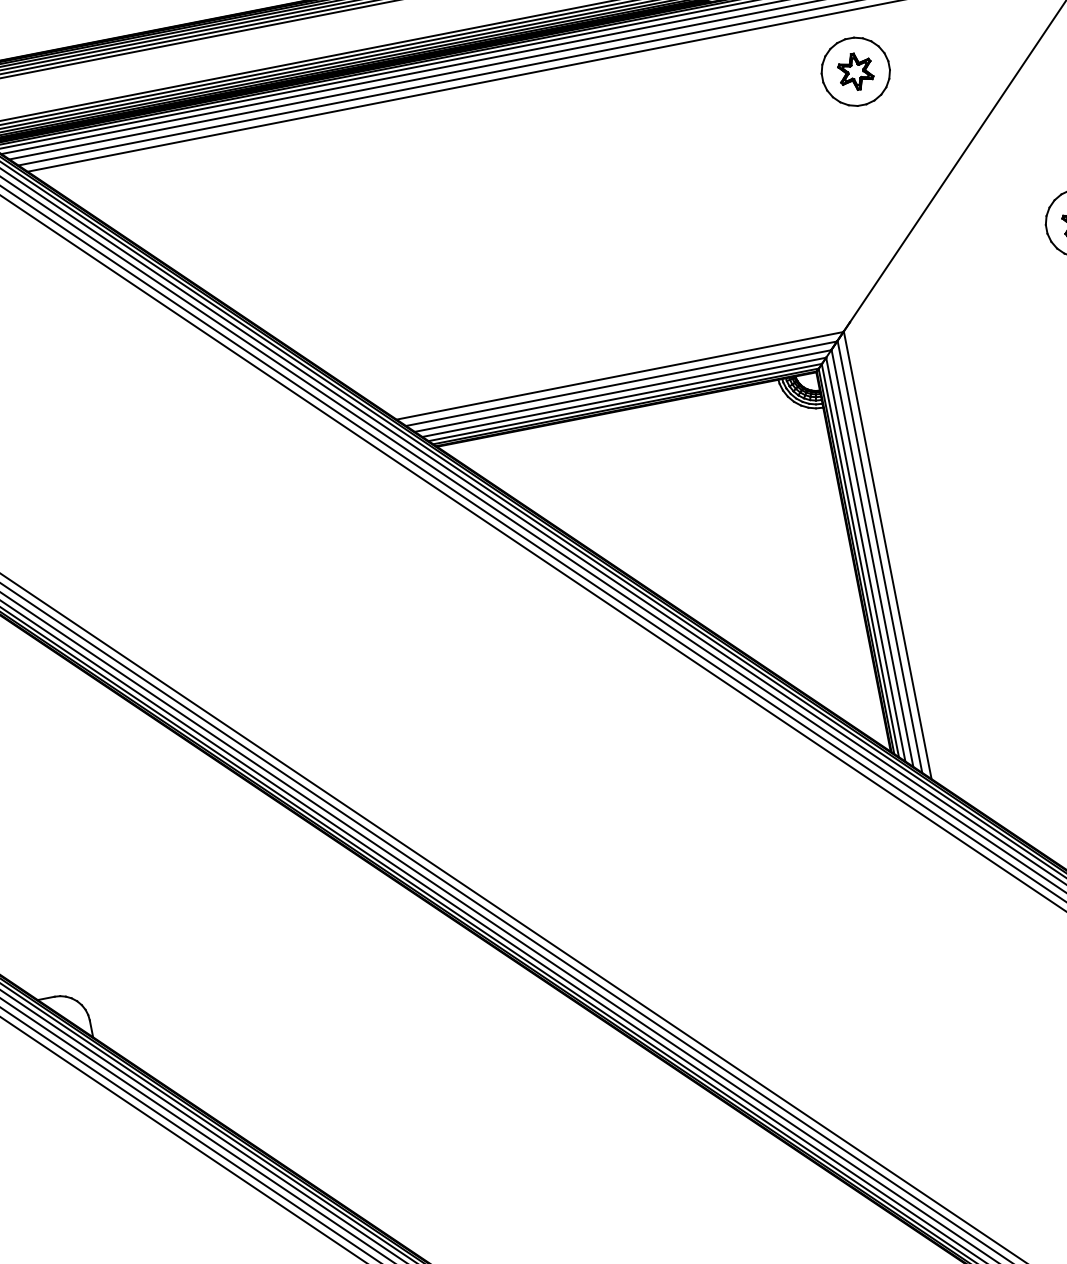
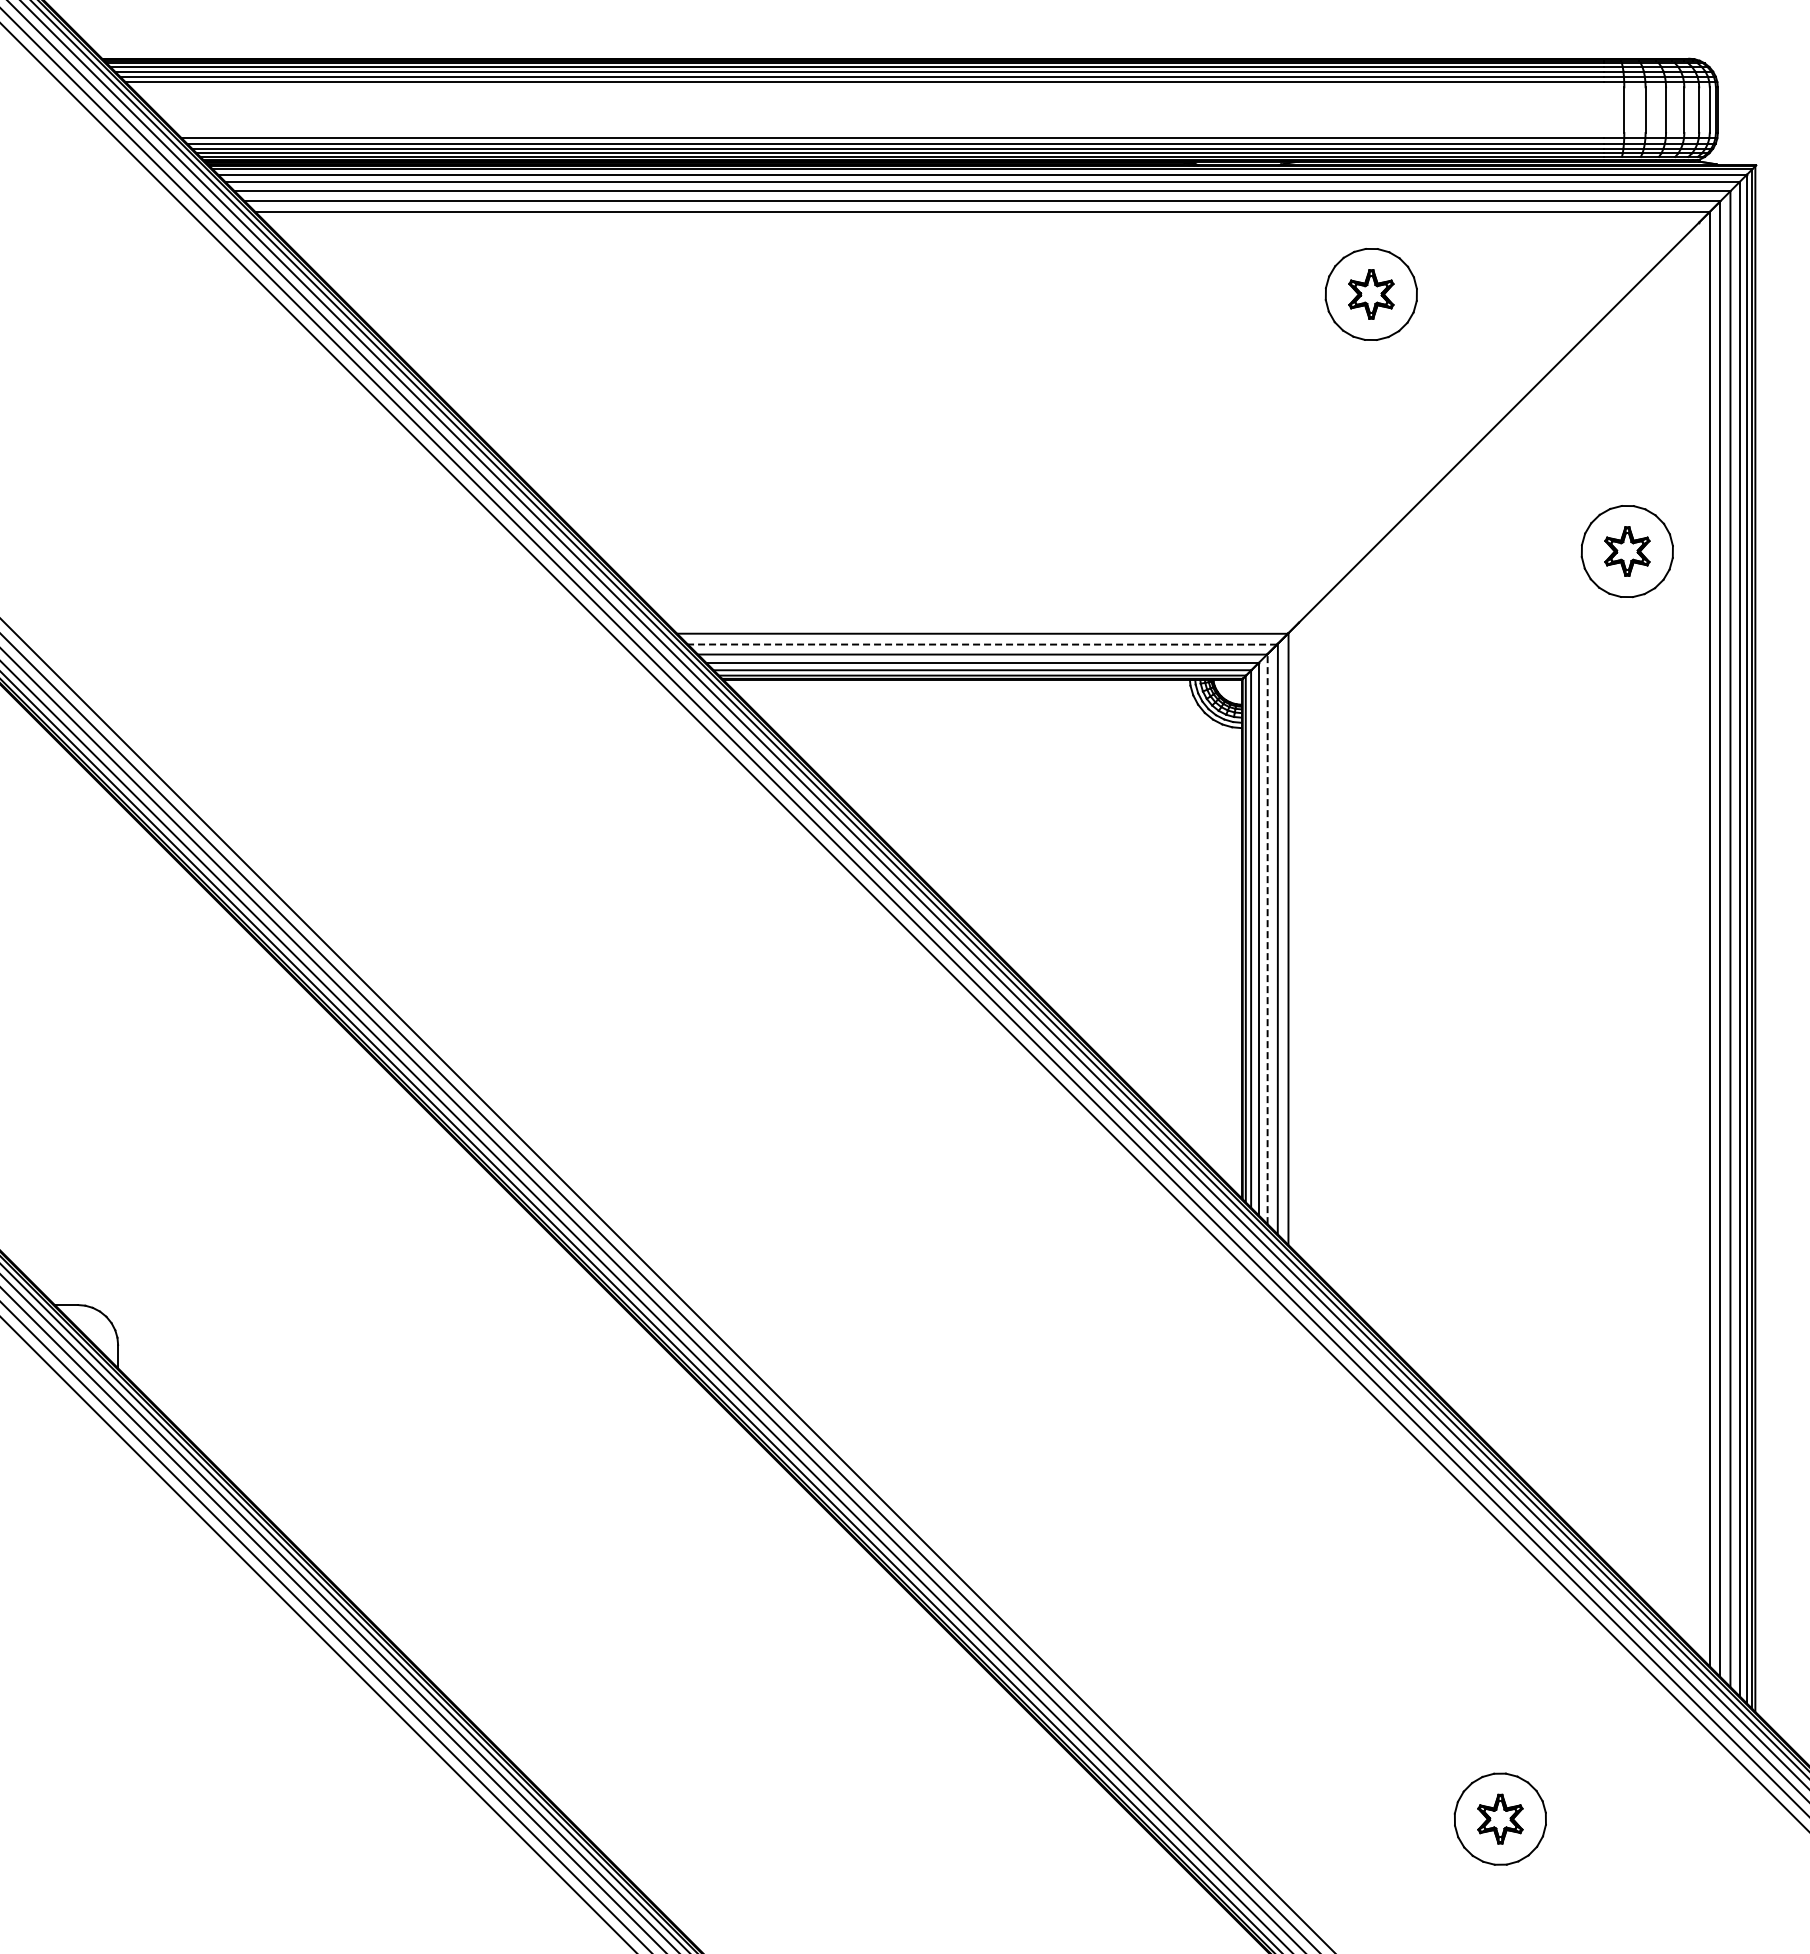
line: (621, 383) -> (982, 644), solid -> dashed
line: (872, 557) -> (1267, 938), solid -> dashed

